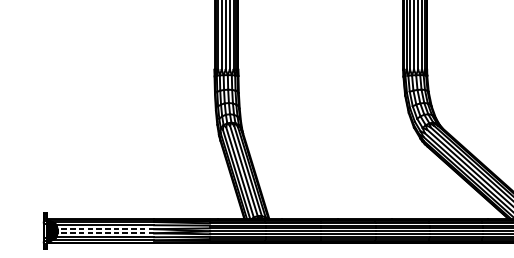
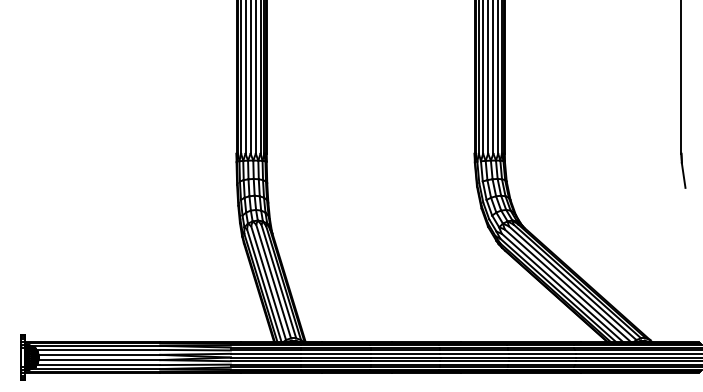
line: (105, 228) -> (99, 354), dashed -> solid
line: (105, 233) -> (99, 360), dashed -> solid

